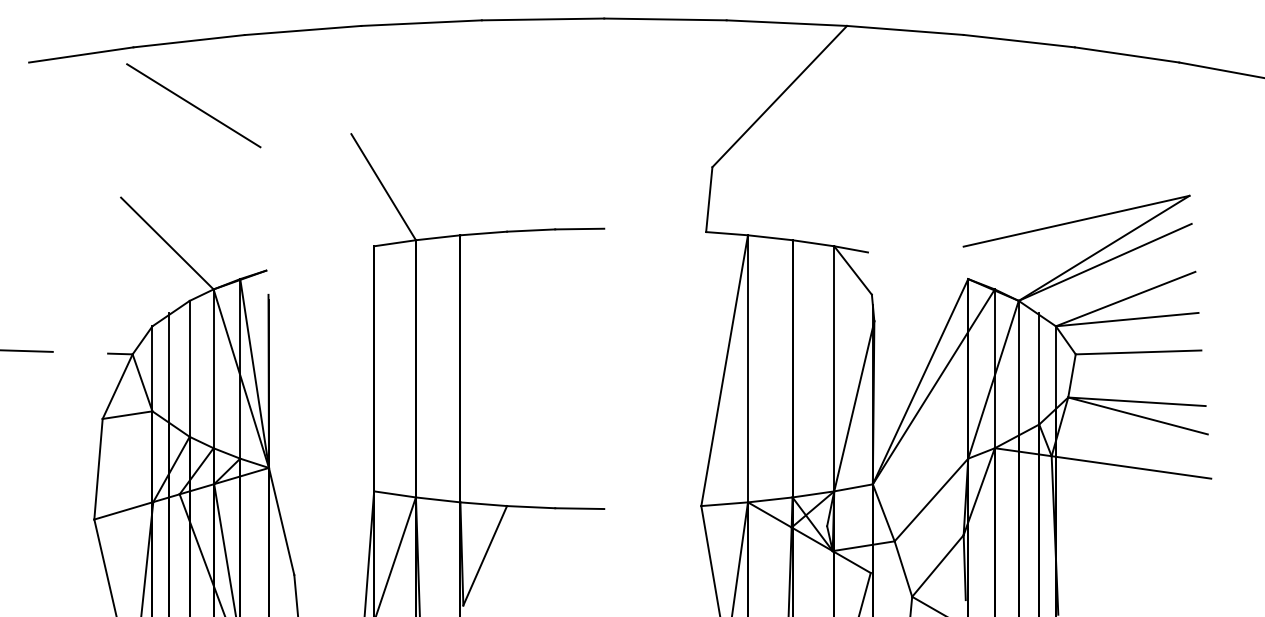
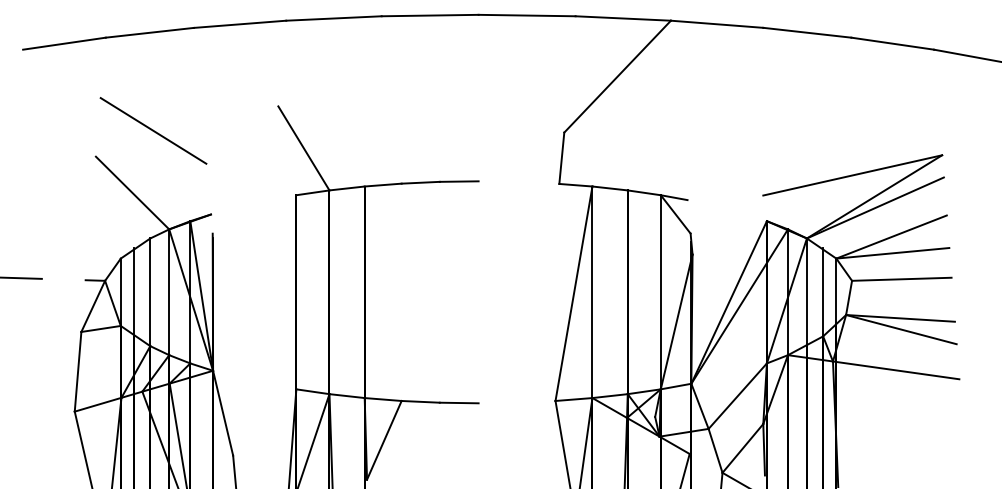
line: (193, 105) -> (153, 130), moved

